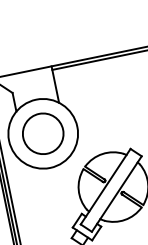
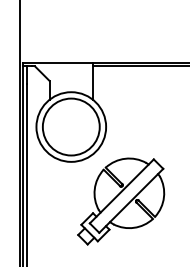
circle: (42, 133) -> (70, 126), size x1.4

